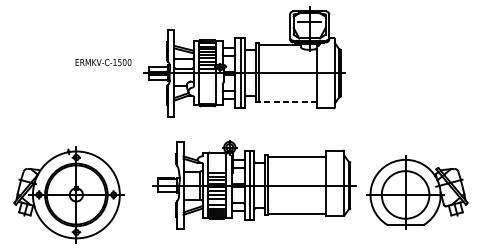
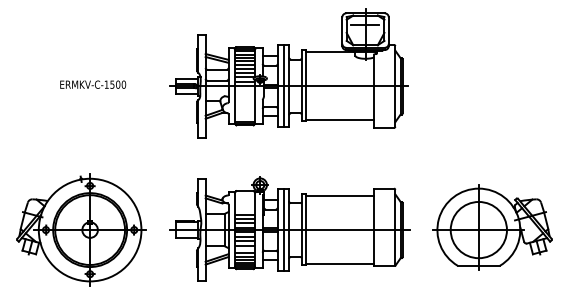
text: (103, 62) -> (93, 84), moved
line: (287, 102) -> (339, 120), dashed -> solid
part: (254, 184) -> (289, 228), moved

